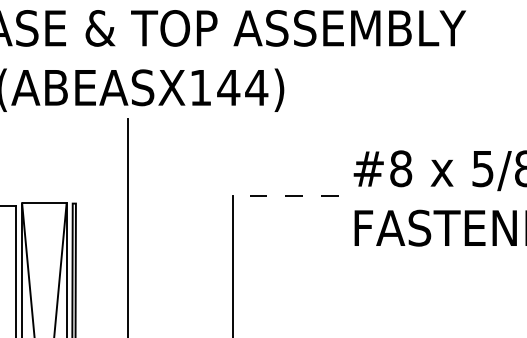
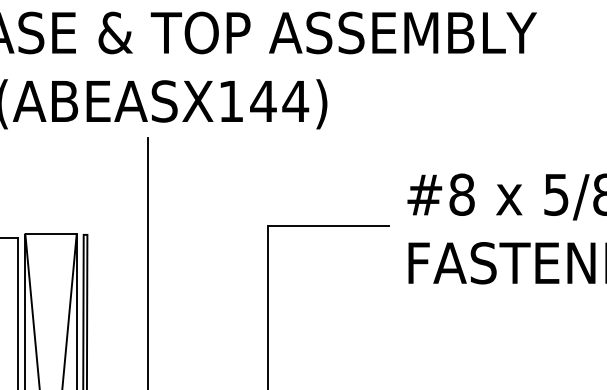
line: (285, 195) -> (328, 225), dashed -> solid

